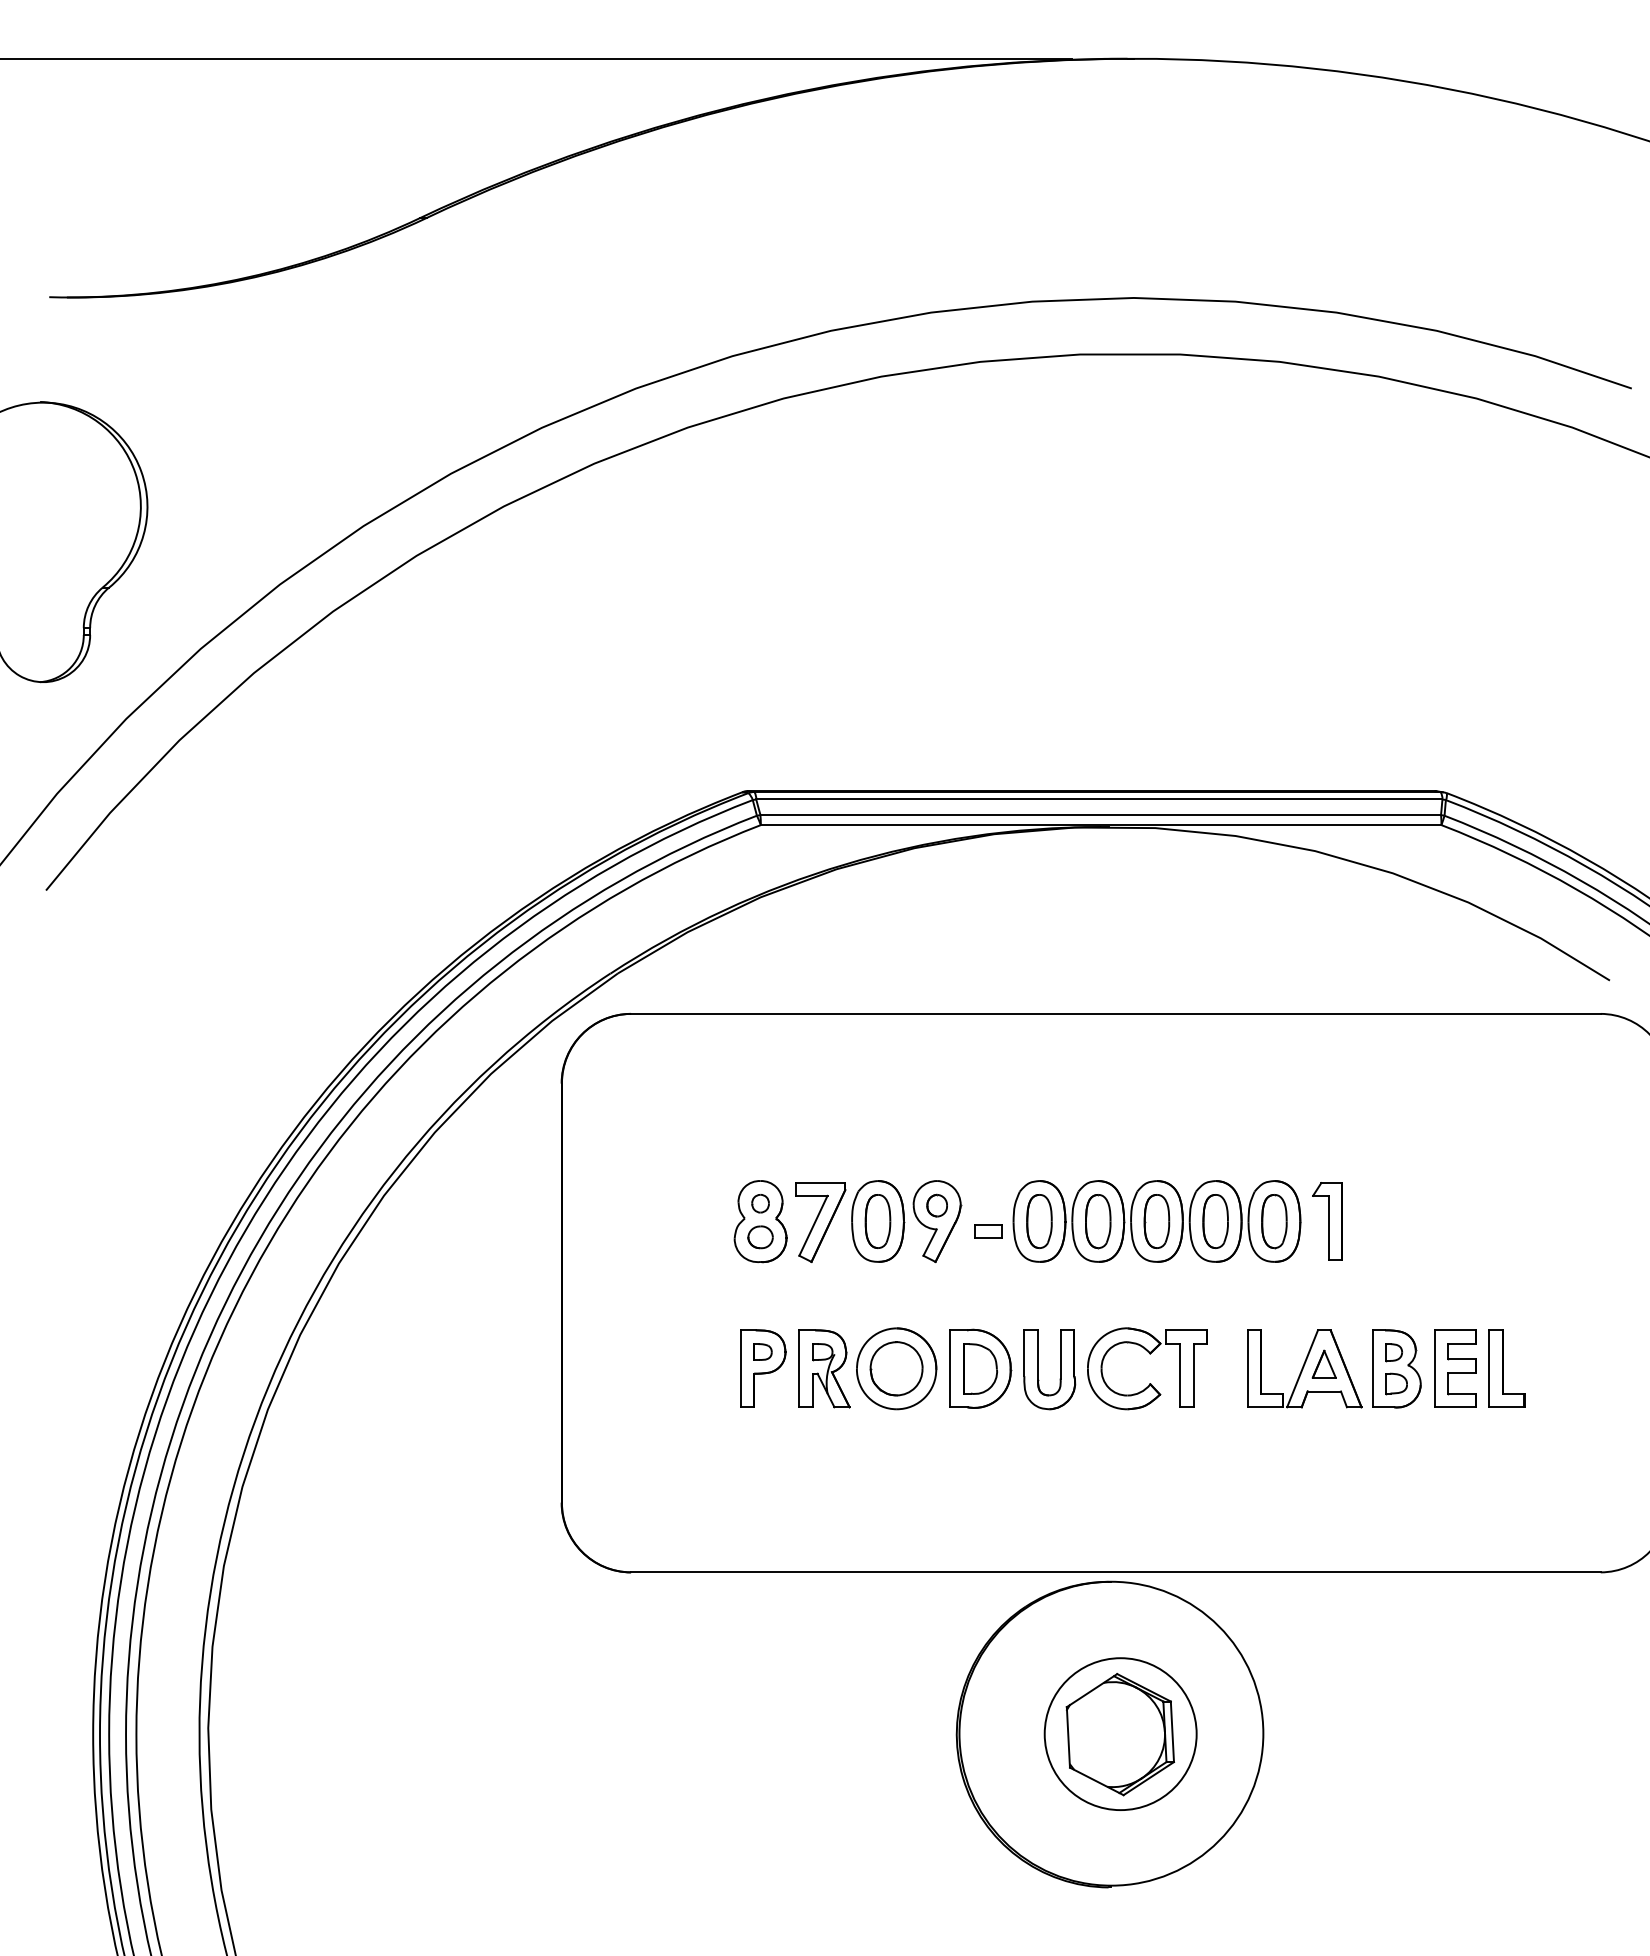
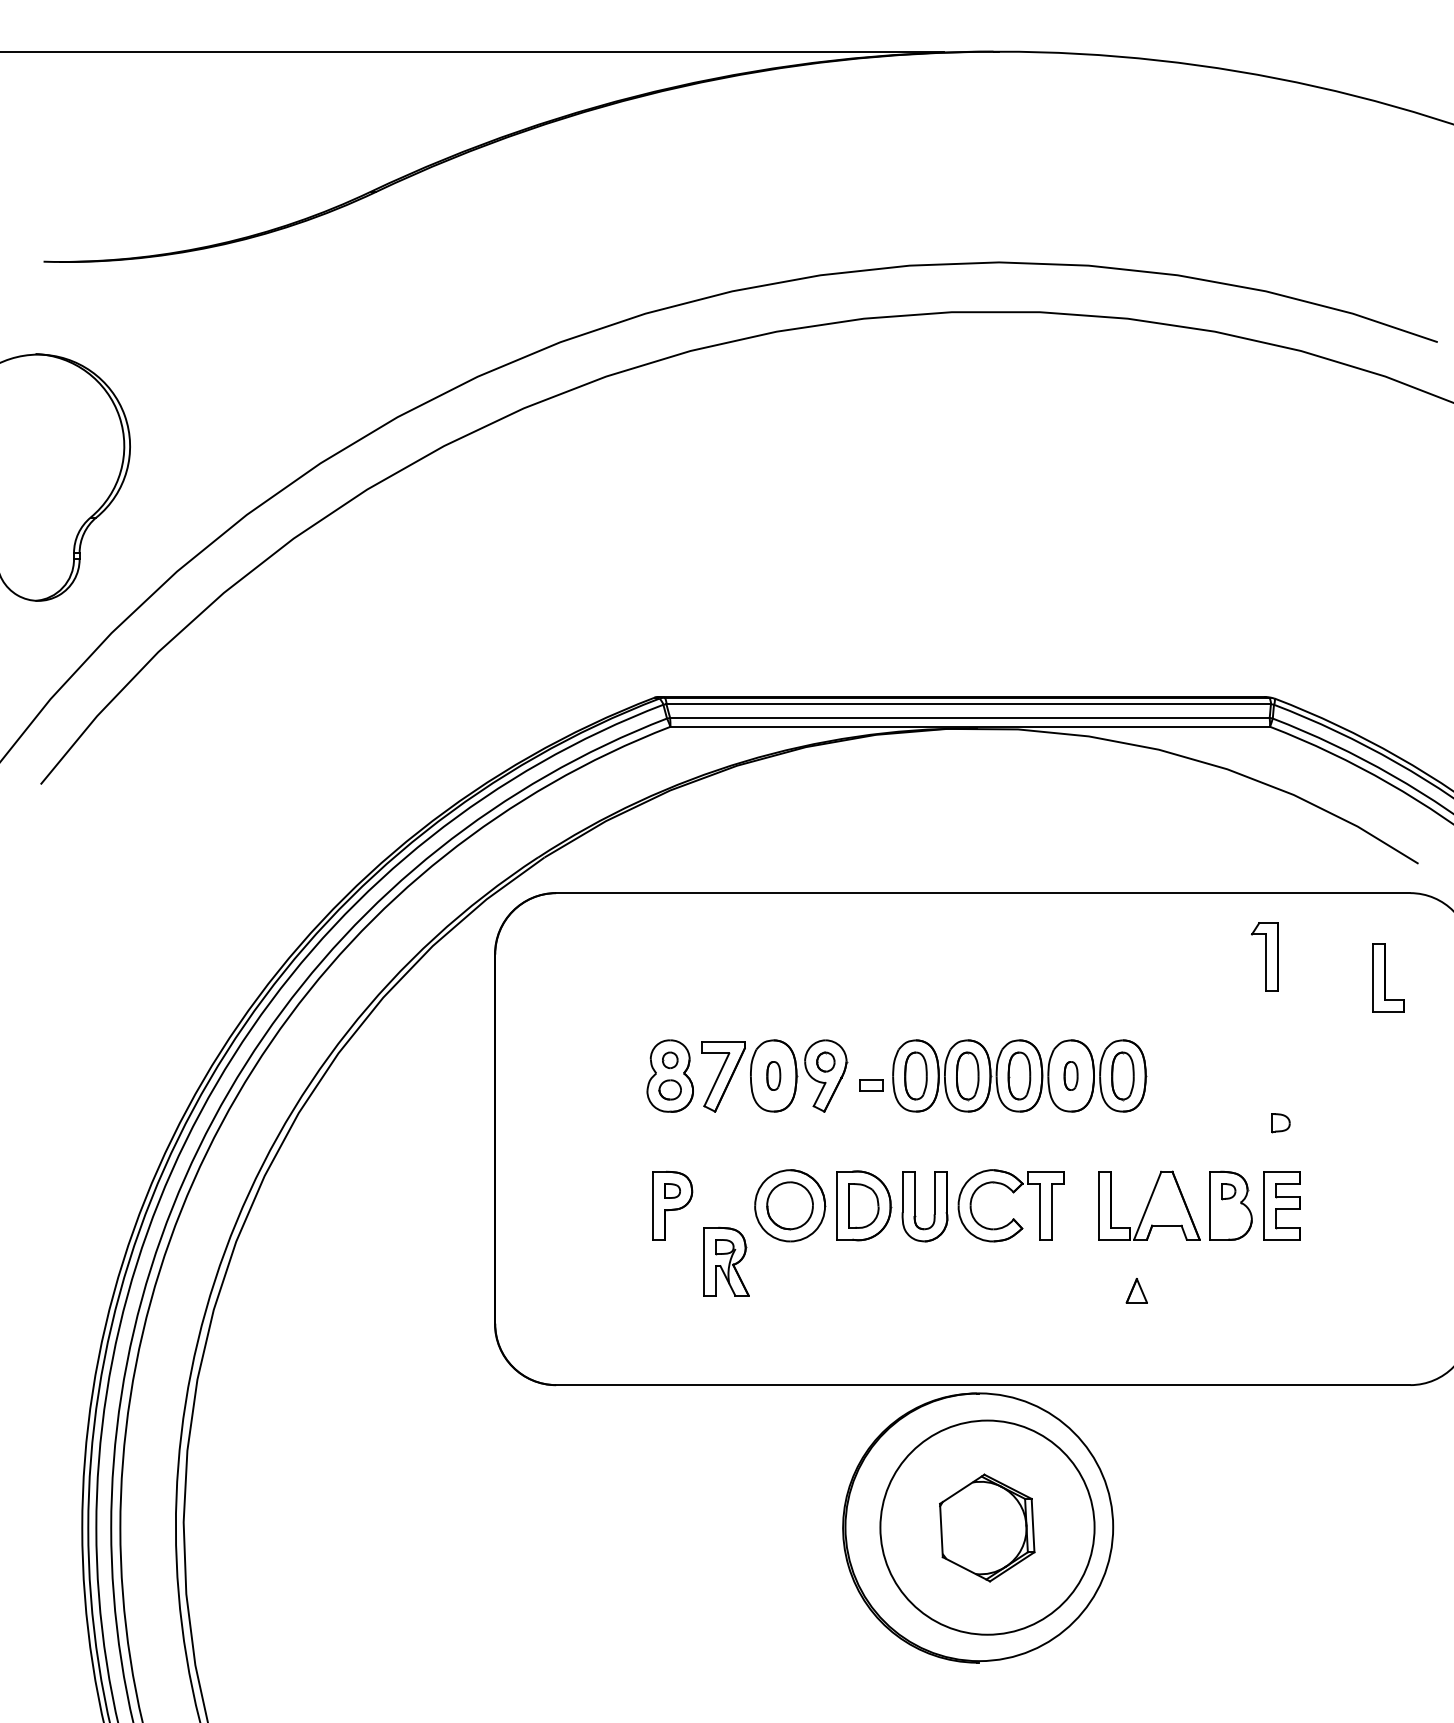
part: (877, 1220) -> (773, 1075), size x0.6
part: (1214, 1220) -> (1070, 1075), size x0.6
part: (1327, 1220) -> (1264, 956), moved
part: (1323, 1363) -> (1136, 1290), moved
part: (824, 1368) -> (726, 1261), moved
part: (1506, 1368) -> (1388, 977), moved
part: (1396, 1384) -> (1280, 1123), moved
circle: (1120, 1733) -> (987, 1527), size x1.6

